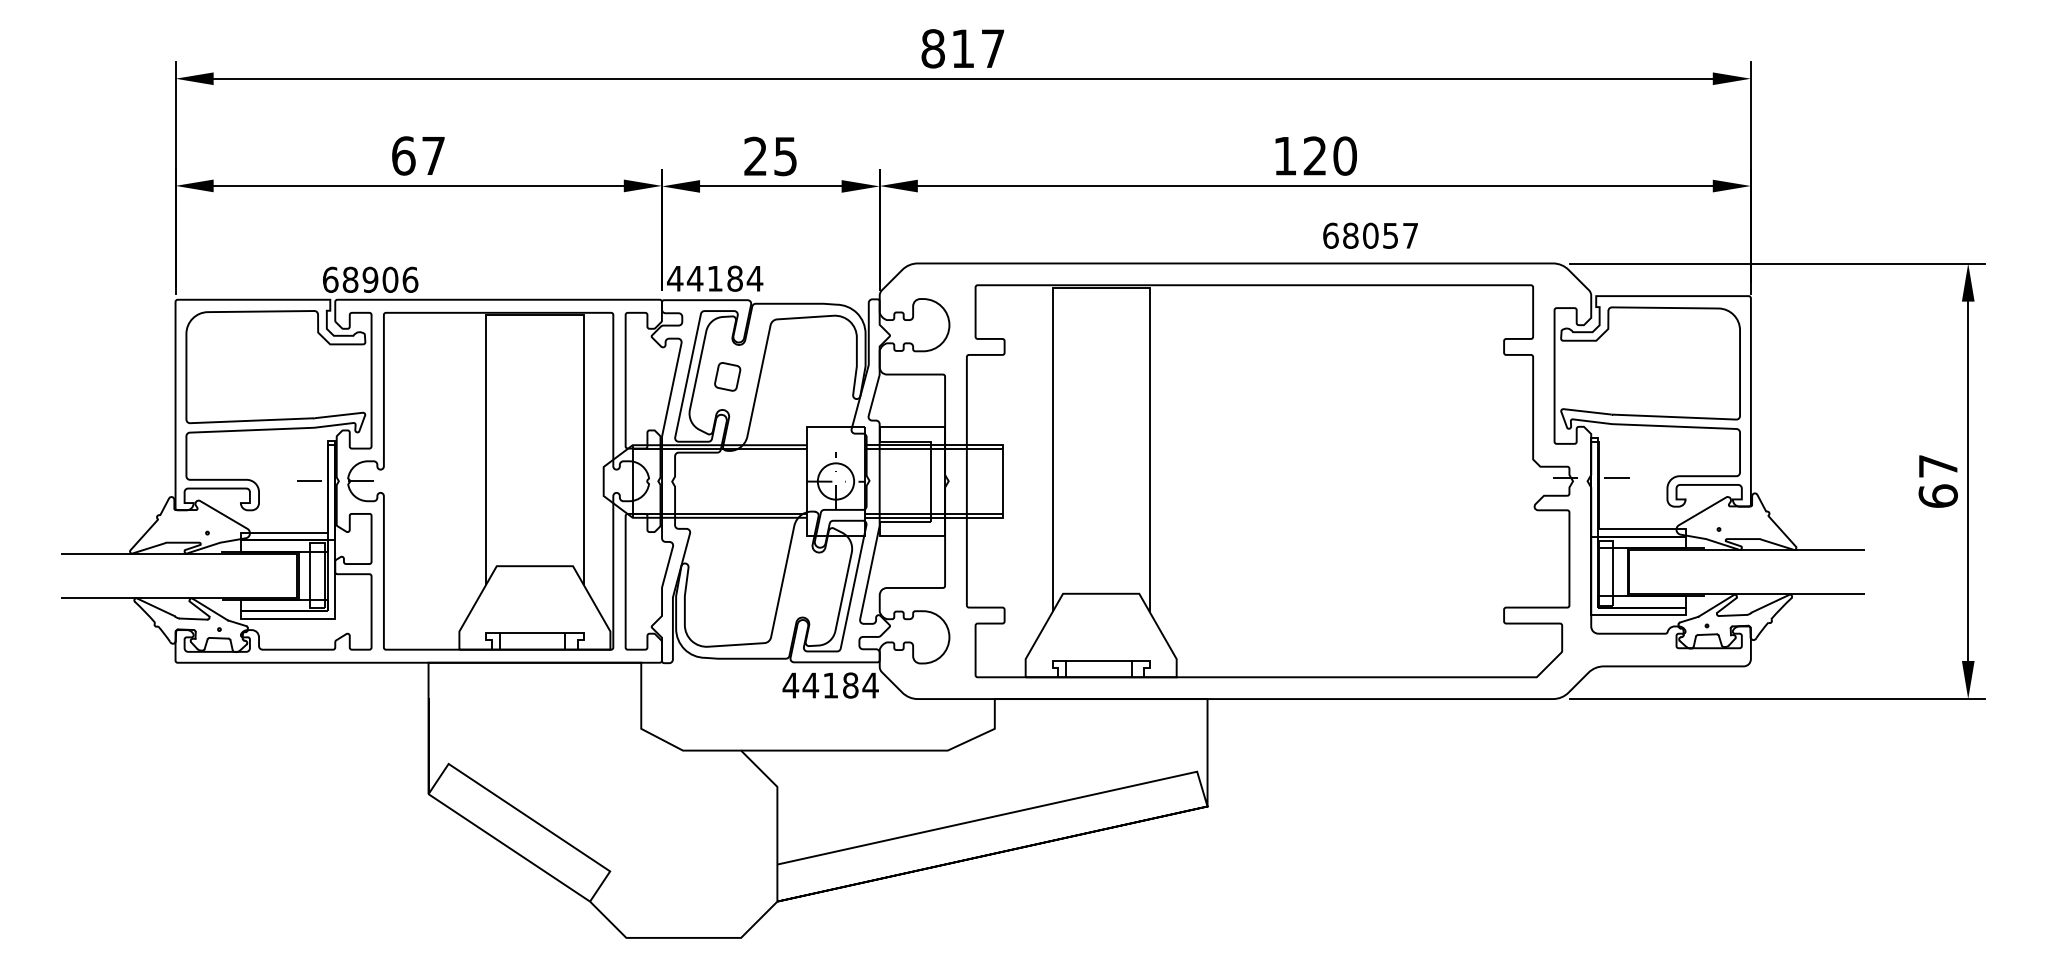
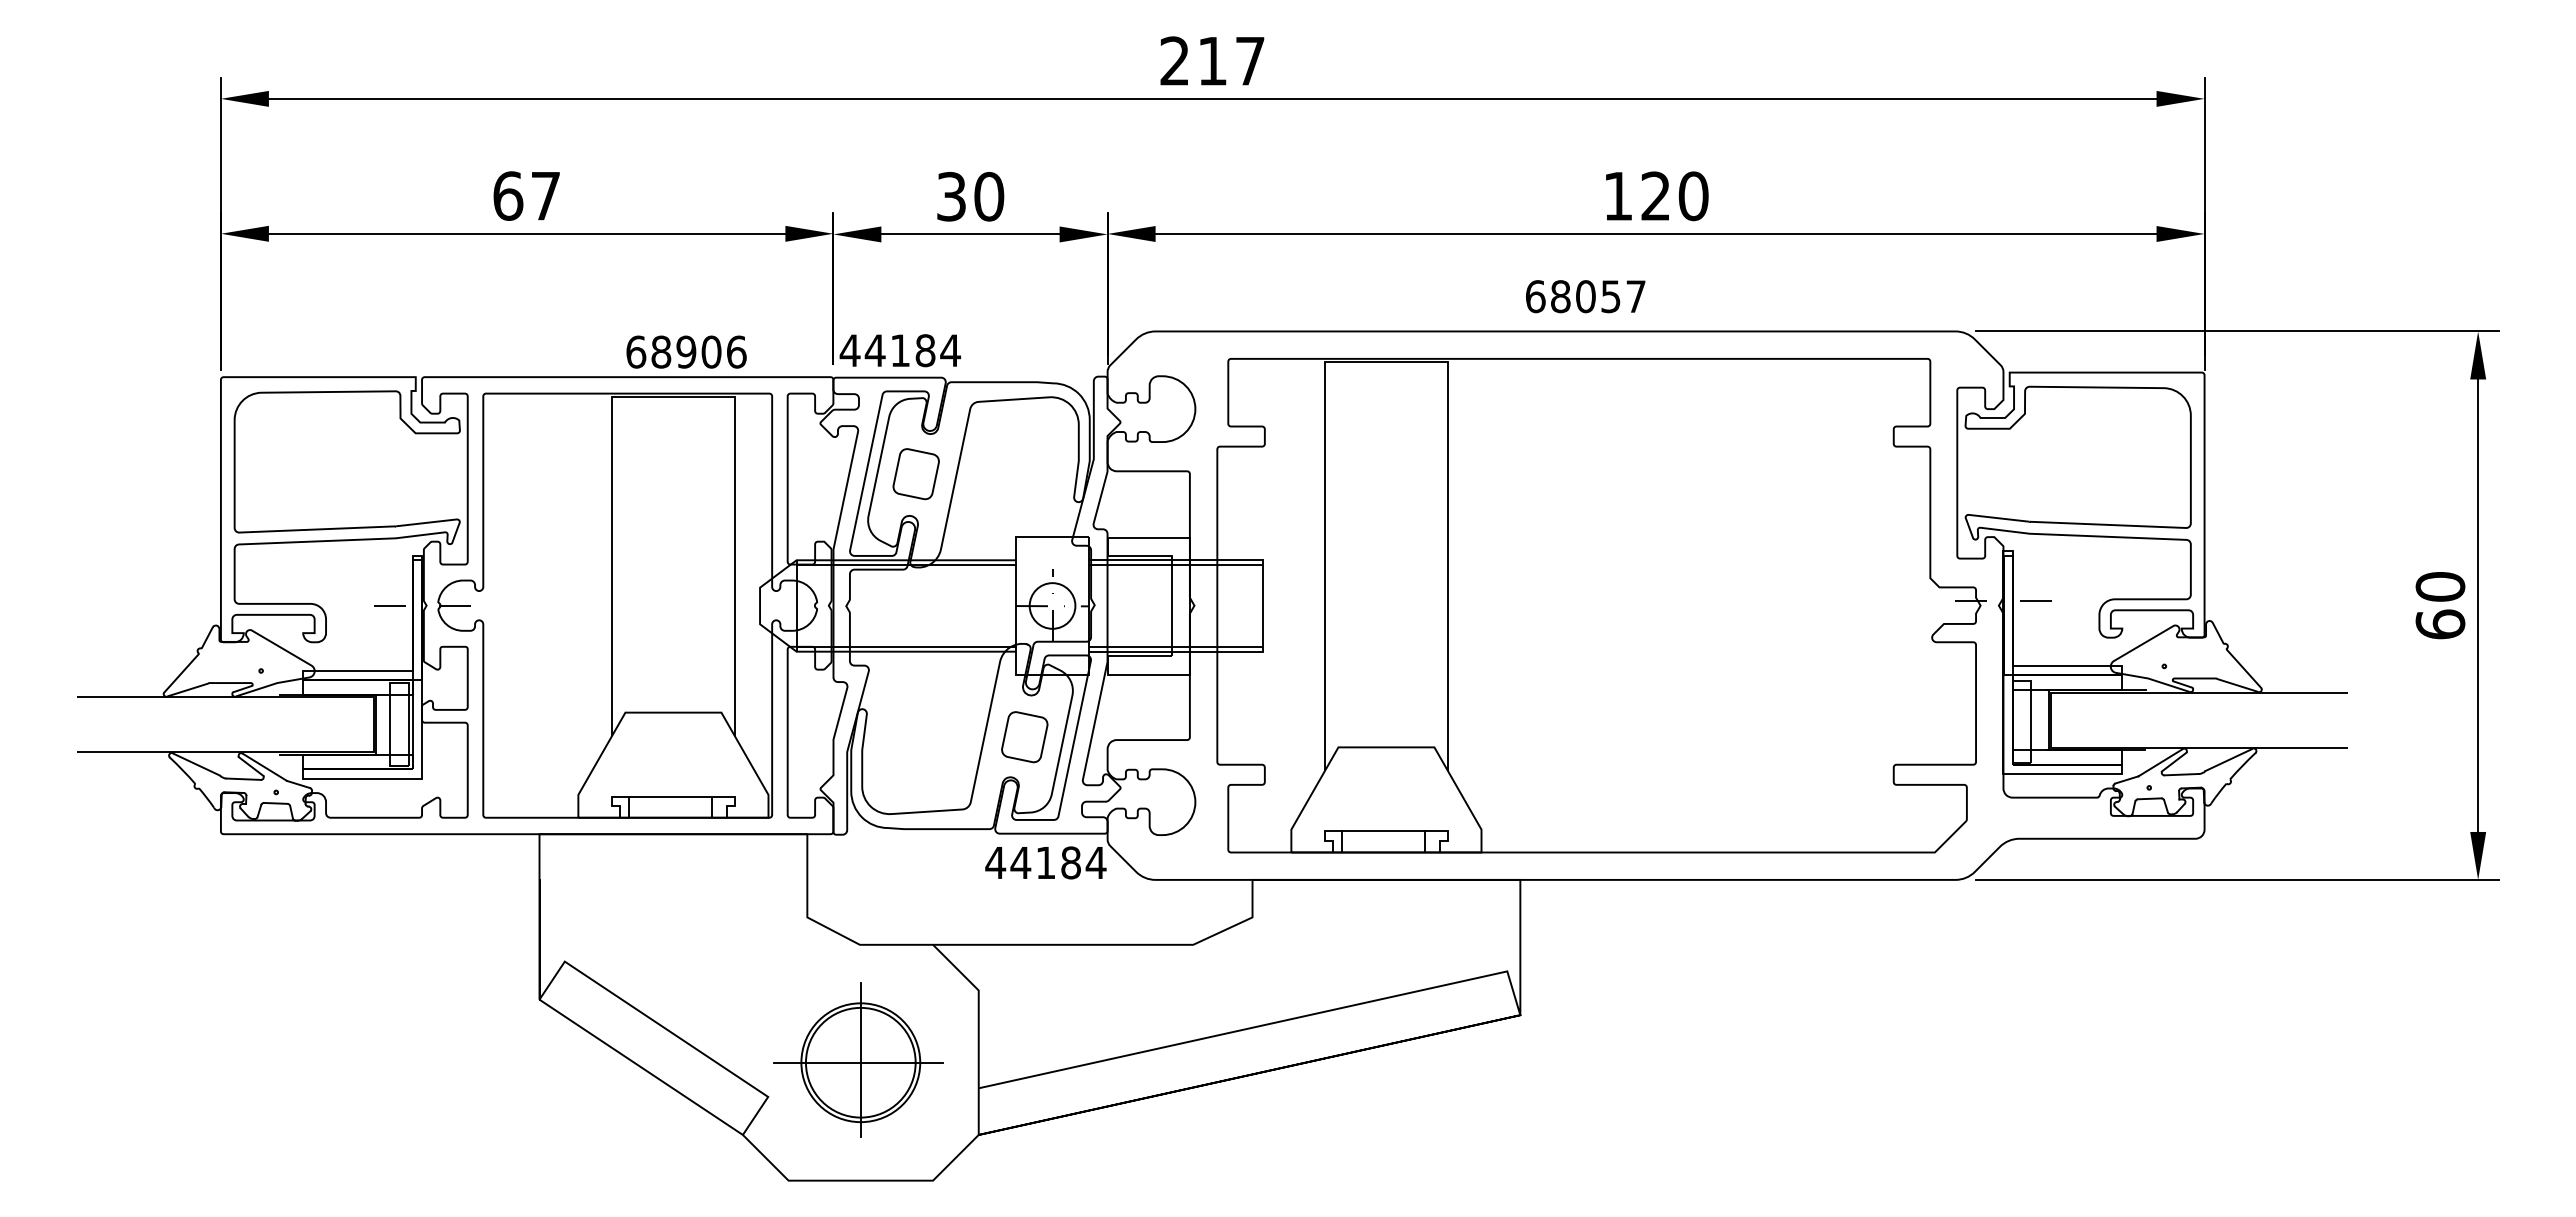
text: (932, 49) -> (1174, 61), 817 -> 217
text: (770, 156) -> (970, 196), 25 -> 30
text: (1370, 235) -> (1585, 296), moved
text: (370, 279) -> (686, 351), moved
part: (727, 377) -> (915, 474), size x1.43
text: (1938, 466) -> (2440, 586), 67 -> 60
part: (813, 585) -> (1024, 737), added
part: (681, 841) -> (858, 1059), added

